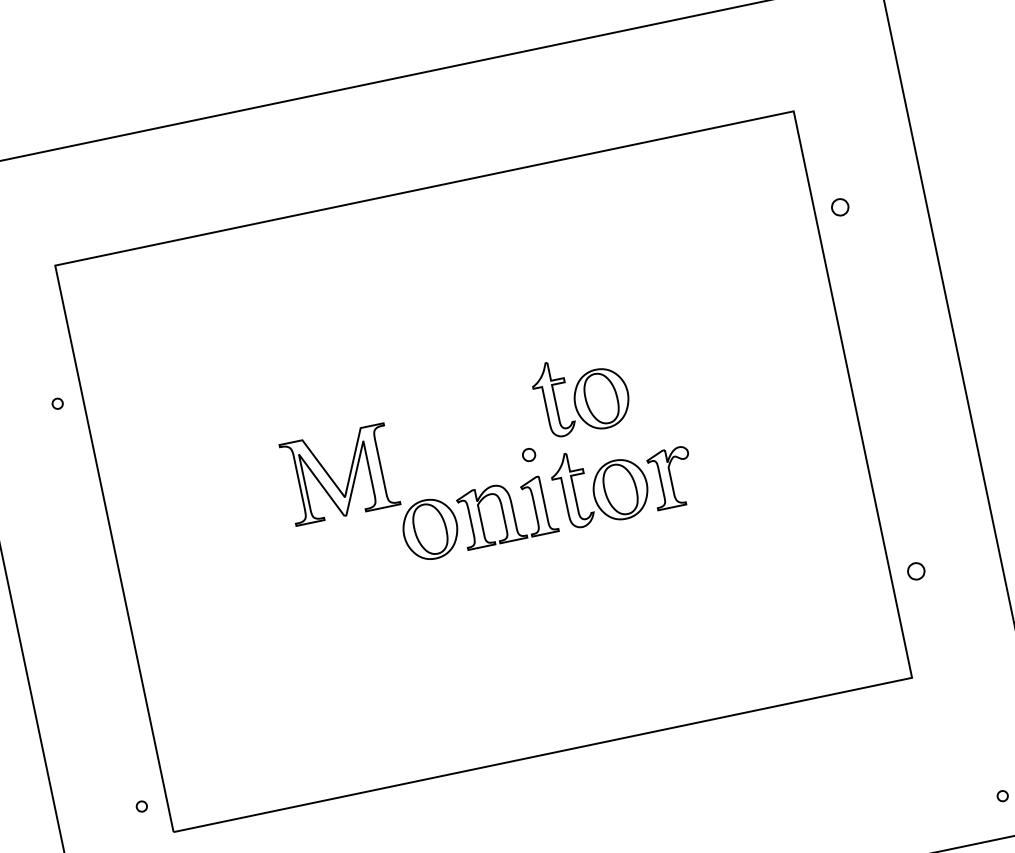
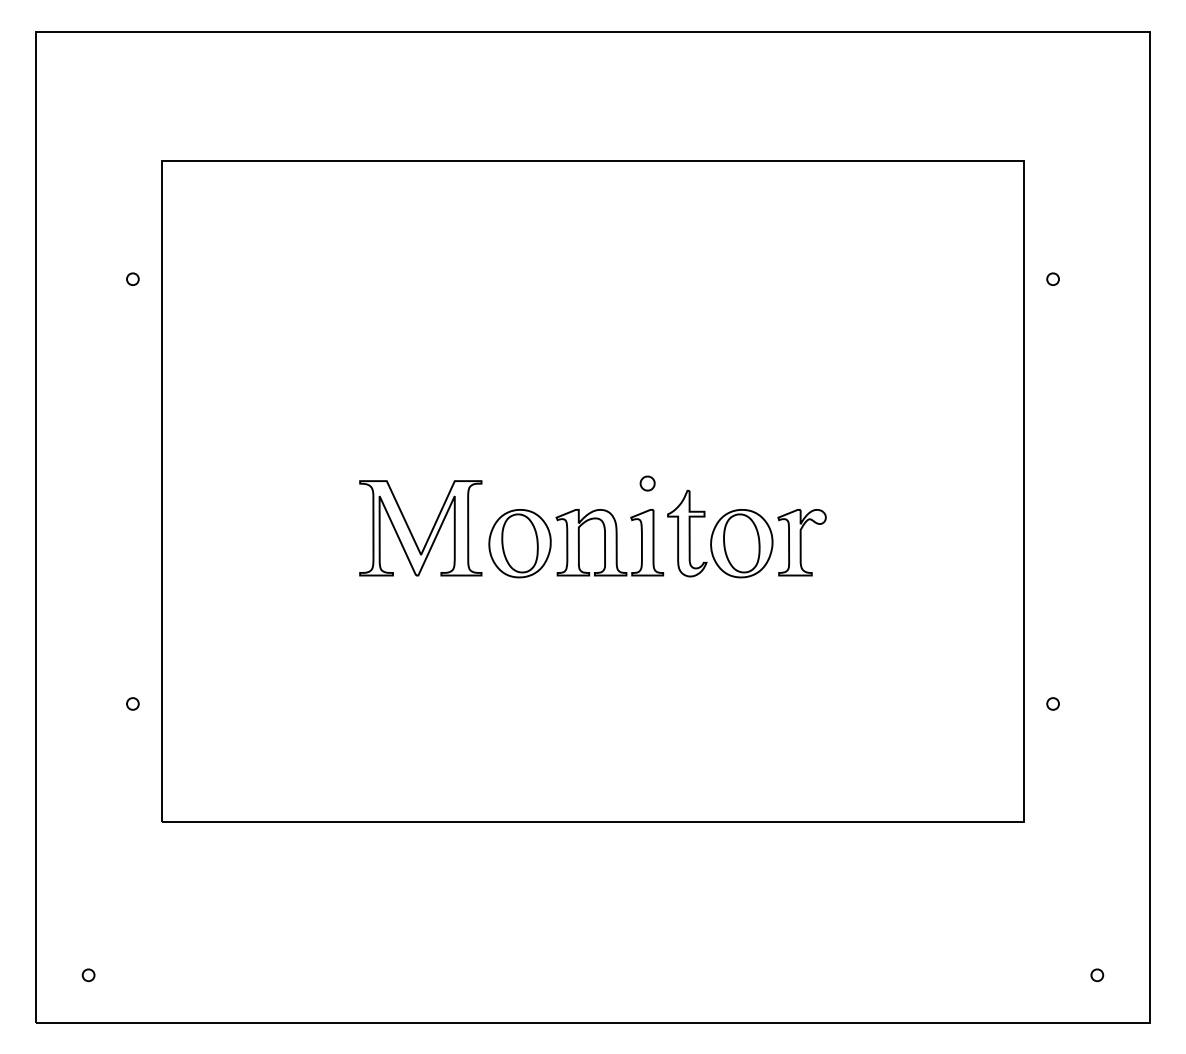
part: (839, 206) -> (1052, 278), size x0.62
part: (581, 393) -> (720, 427), removed
part: (57, 403) -> (132, 278), moved
part: (333, 480) -> (412, 533), moved
part: (915, 571) -> (1052, 703), size x0.62
part: (141, 806) -> (132, 703), moved

